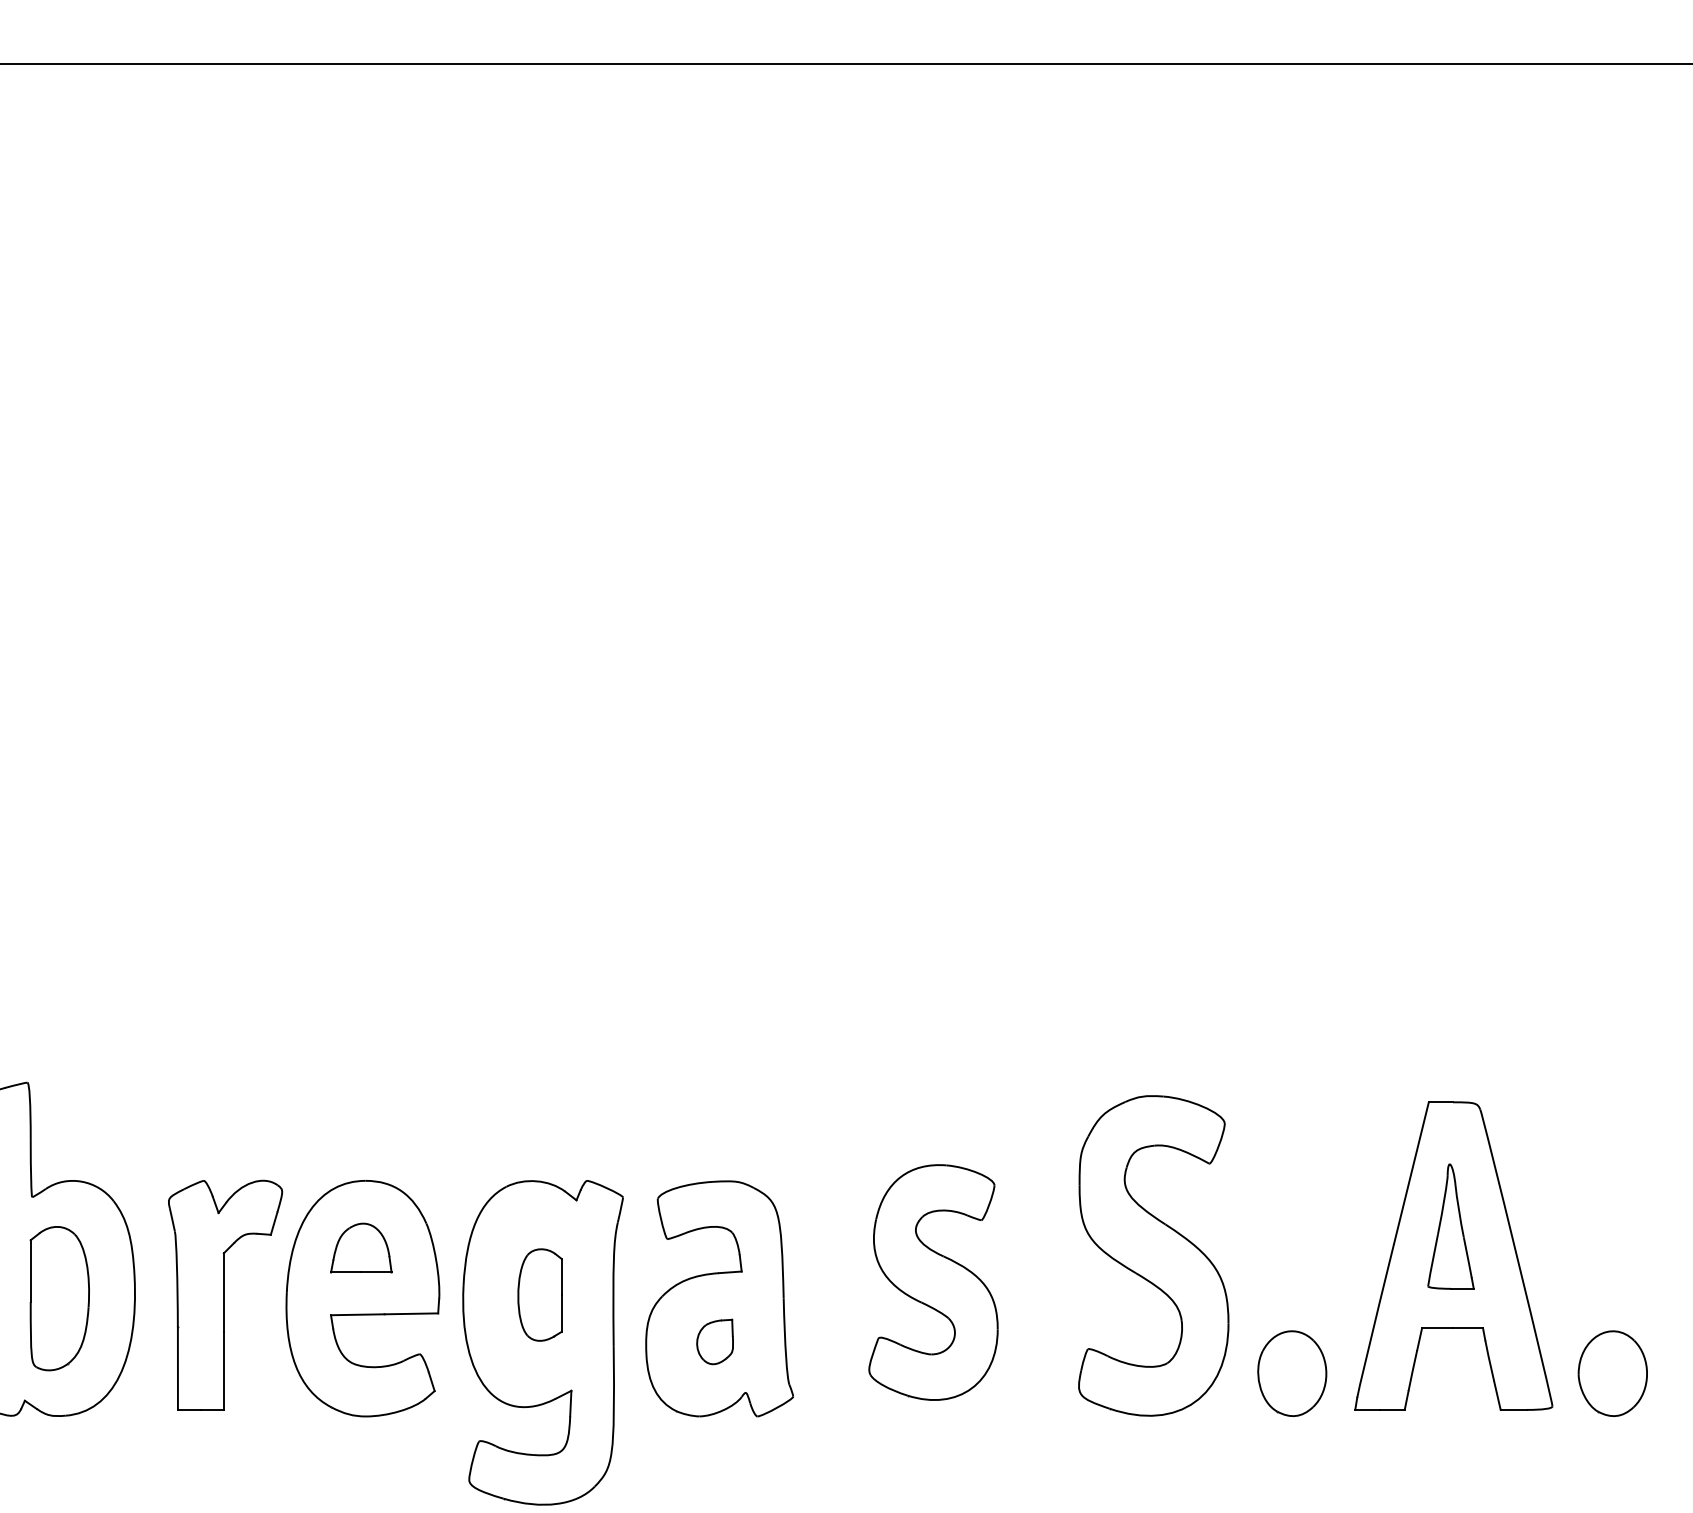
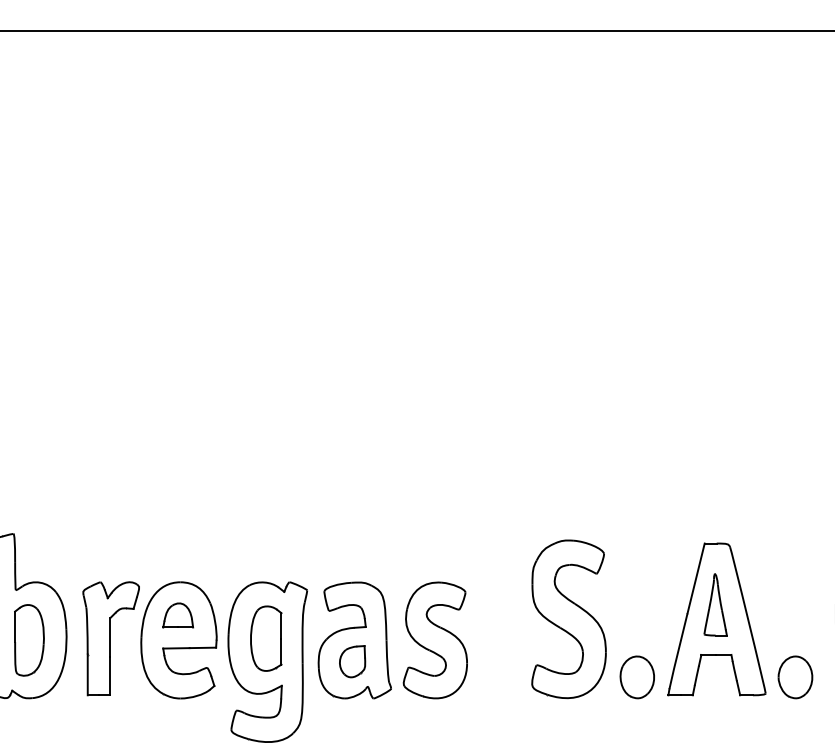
part: (931, 1282) -> (434, 640), moved
part: (540, 1294) -> (266, 638), size x1.43
part: (714, 1341) -> (352, 661), size x1.43

